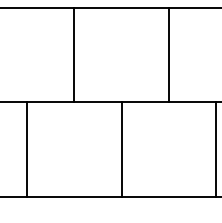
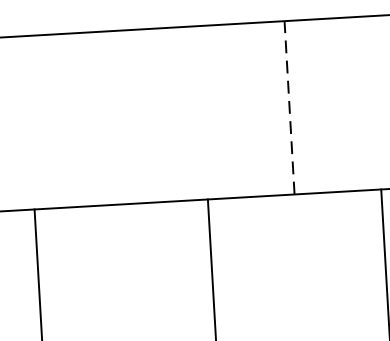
line: (74, 54) -> (116, 116), removed
line: (168, 54) -> (288, 106), solid -> dashed

